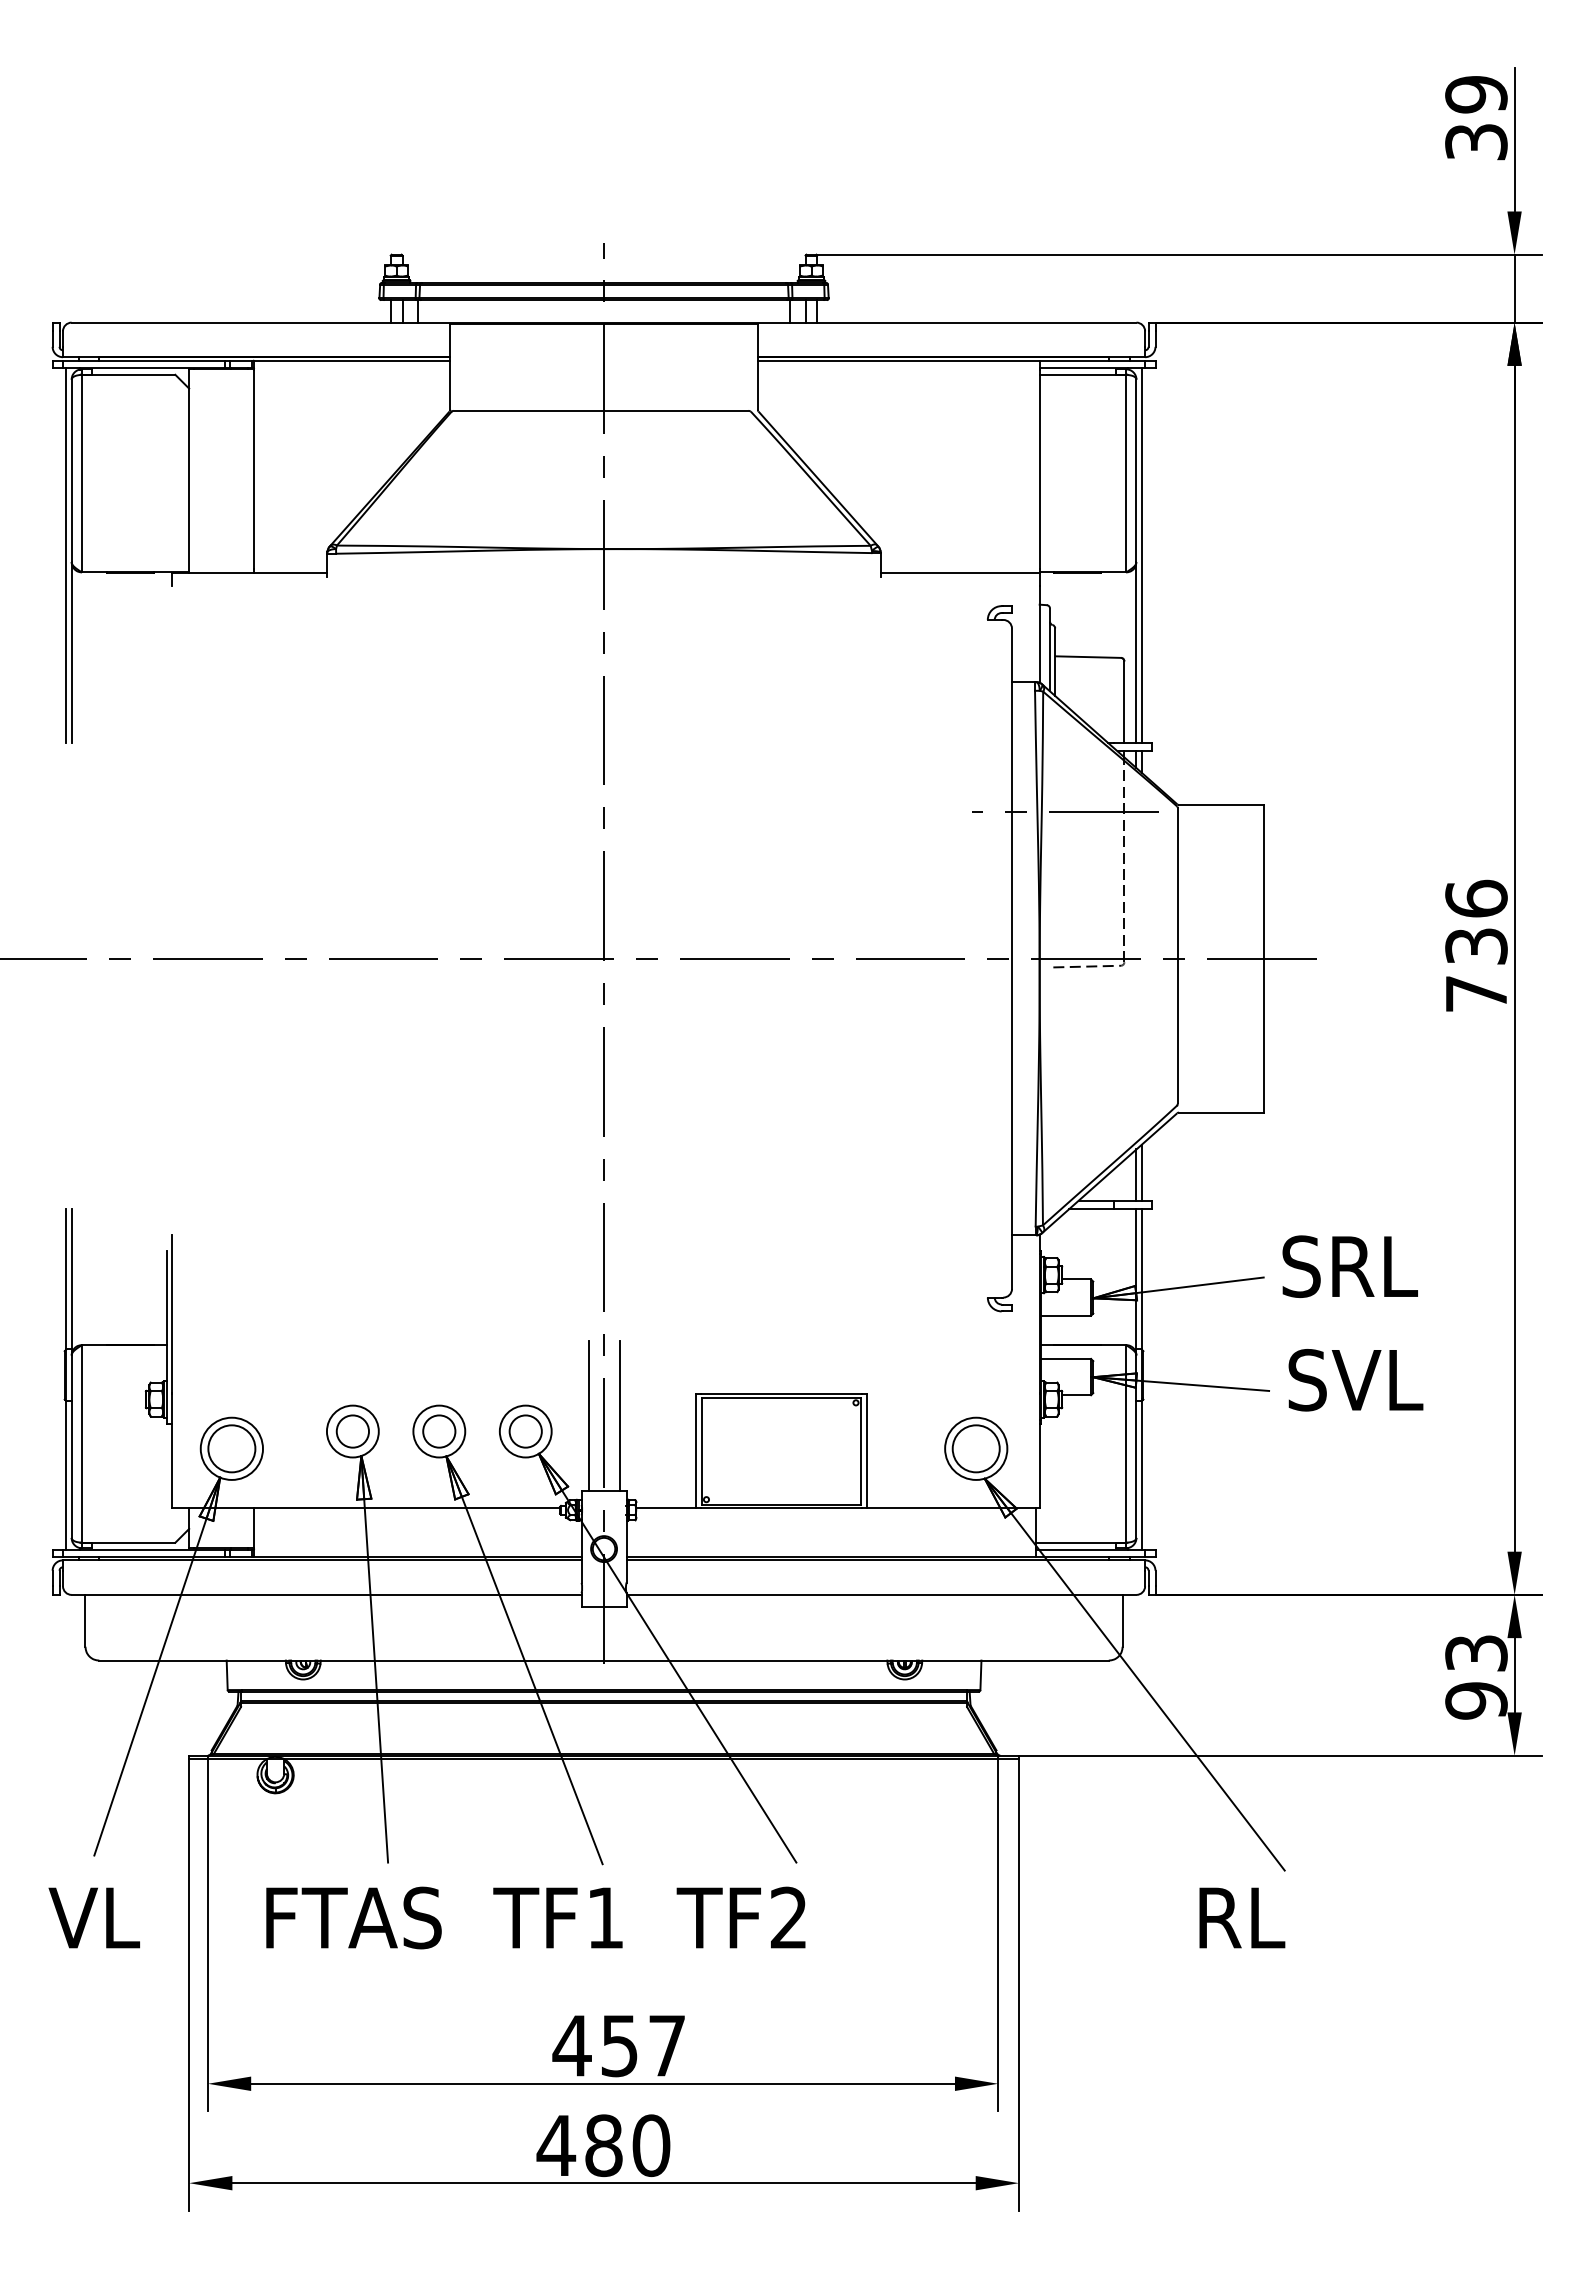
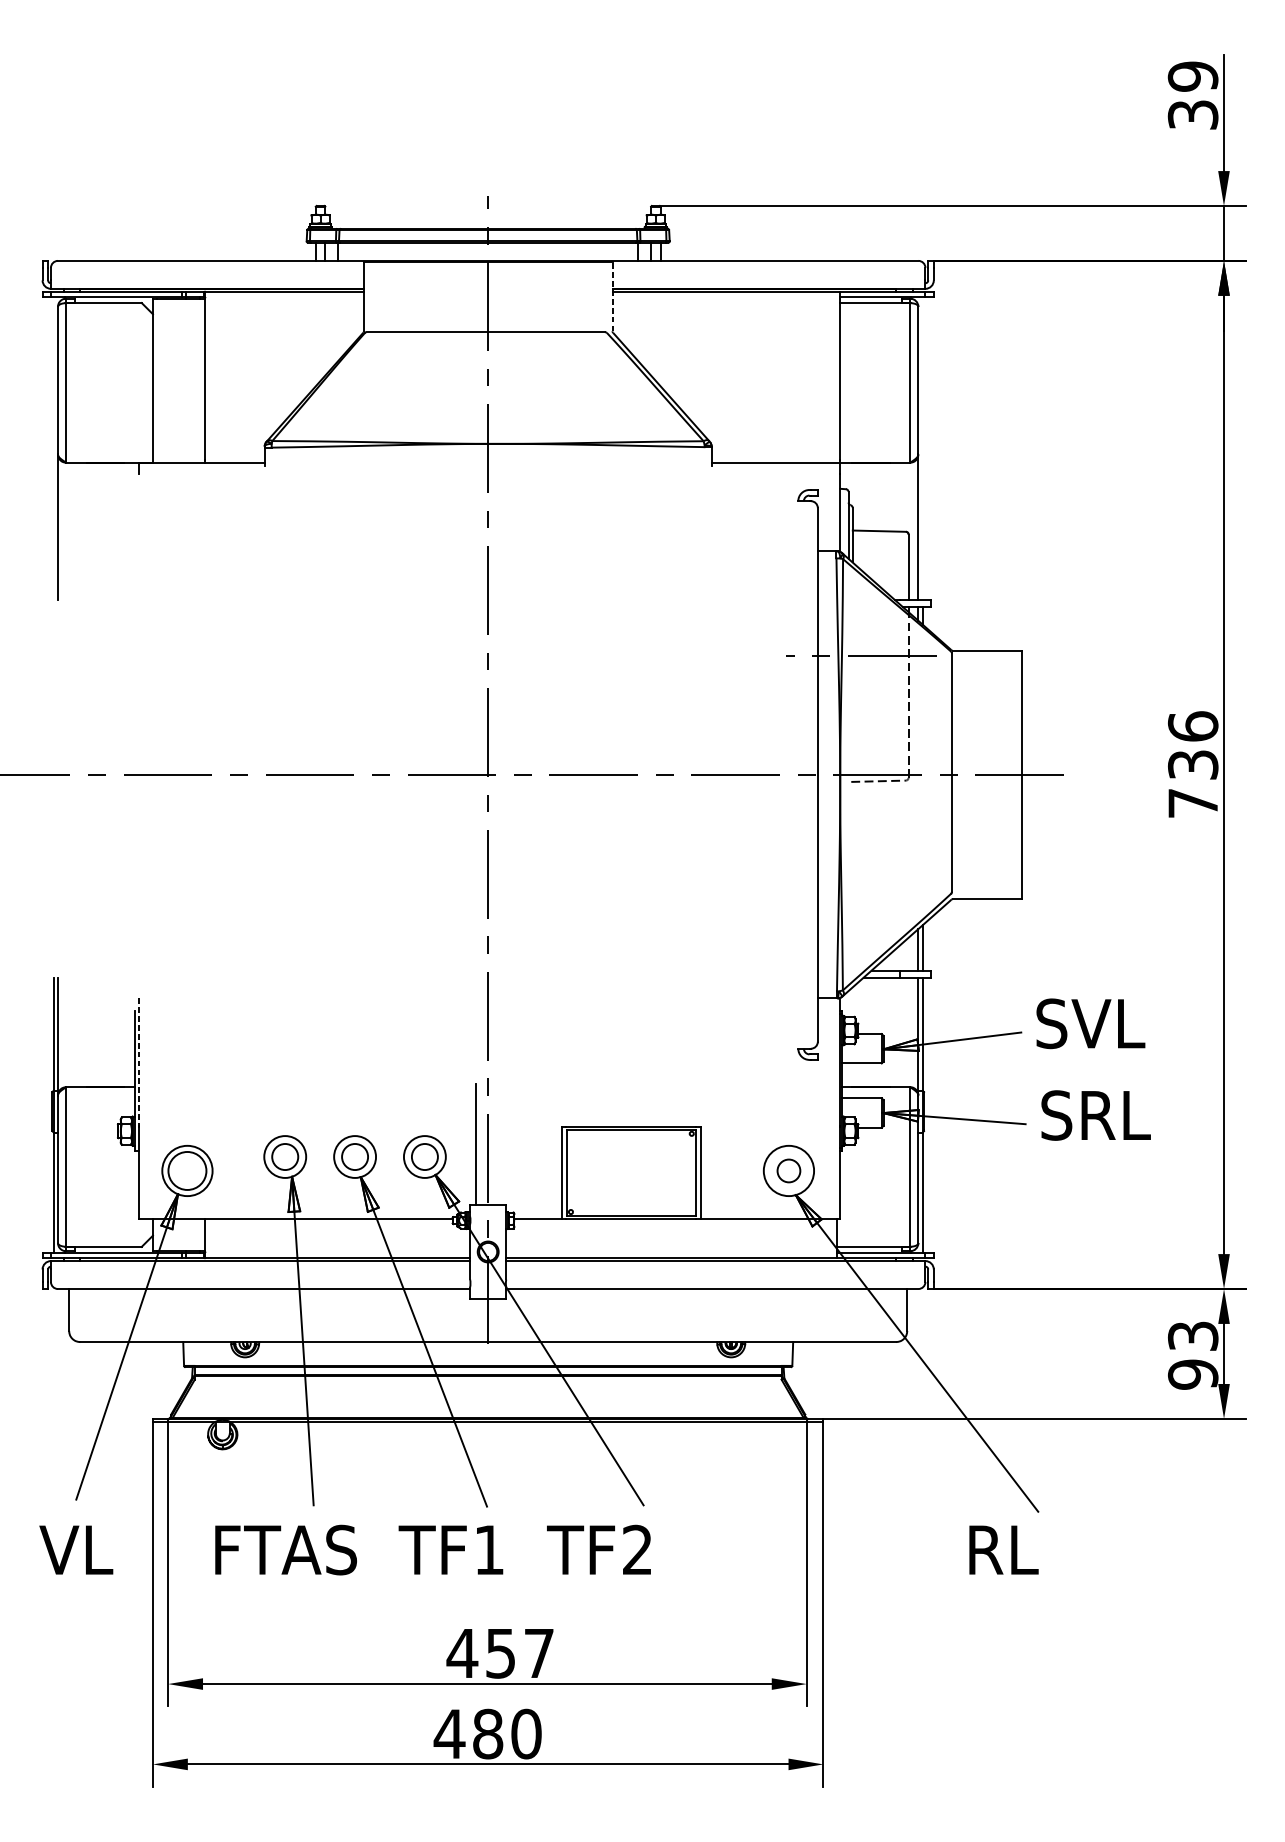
line: (757, 367) -> (612, 297), solid -> dashed
line: (66, 554) -> (53, 448), removed
line: (1141, 554) -> (922, 448), removed
text: (1371, 1266) -> (1108, 1023), SRL -> SVL
line: (171, 1314) -> (138, 1062), solid -> dashed
text: (1377, 1380) -> (1113, 1115), SVL -> SRL
line: (619, 1415) -> (500, 1144), removed
circle: (975, 1448) -> (788, 1170), size x0.6

